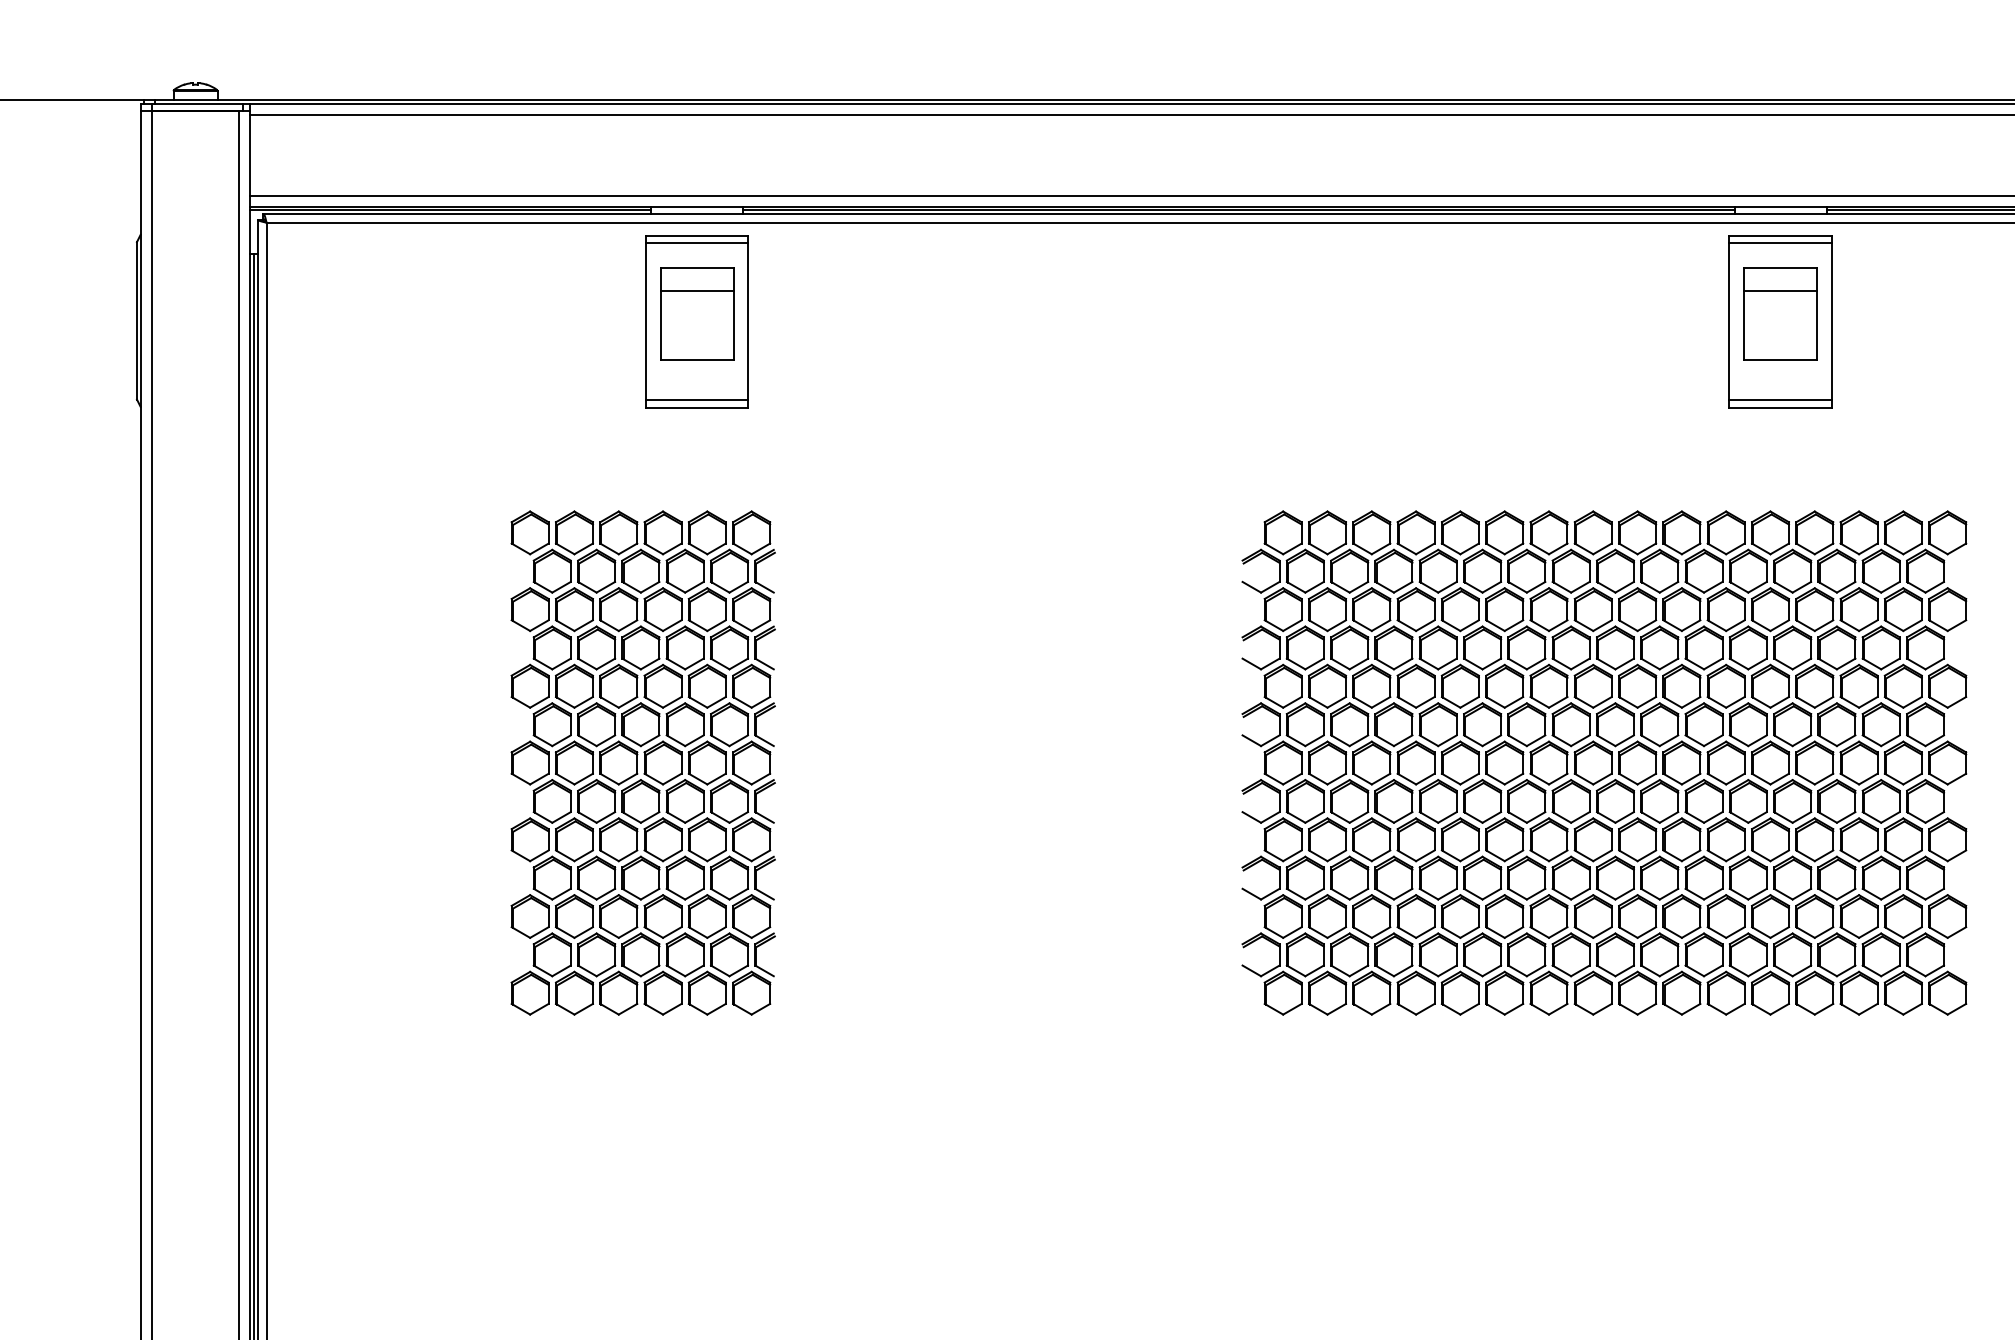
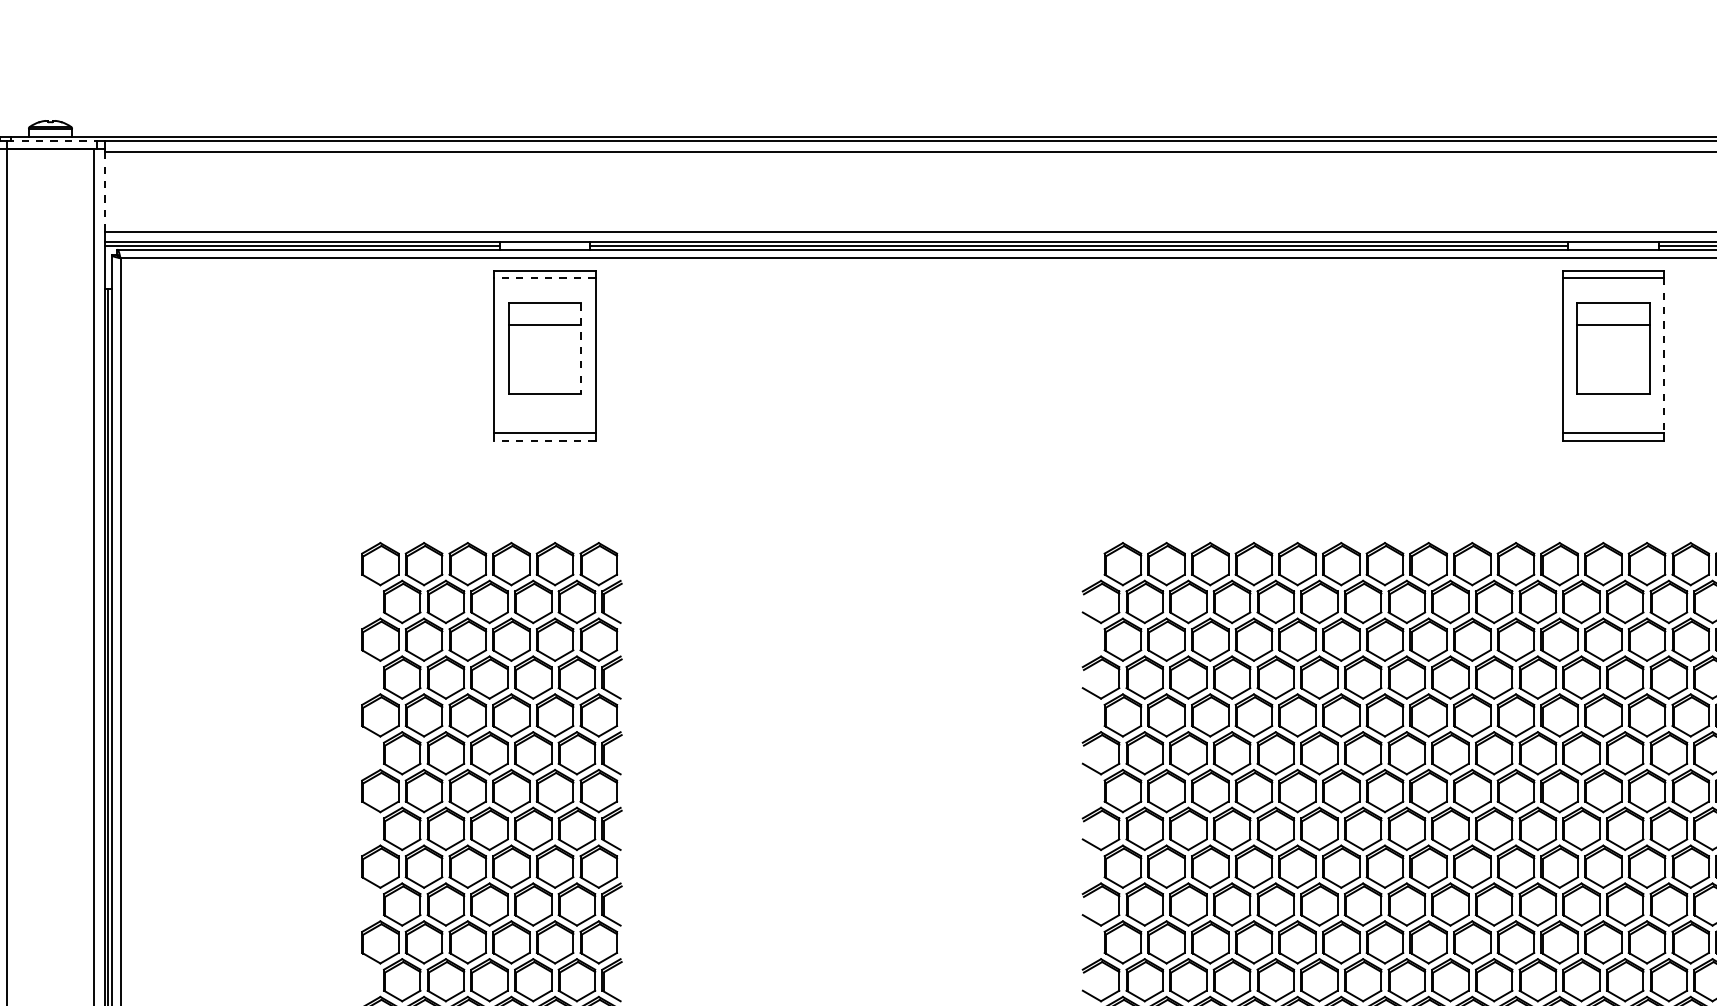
line: (197, 104) -> (52, 141), solid -> dashed
line: (250, 155) -> (104, 192), solid -> dashed
line: (696, 242) -> (544, 277), solid -> dashed
line: (733, 314) -> (580, 348), solid -> dashed
line: (1831, 321) -> (1663, 355), solid -> dashed
line: (696, 407) -> (544, 440), solid -> dashed

